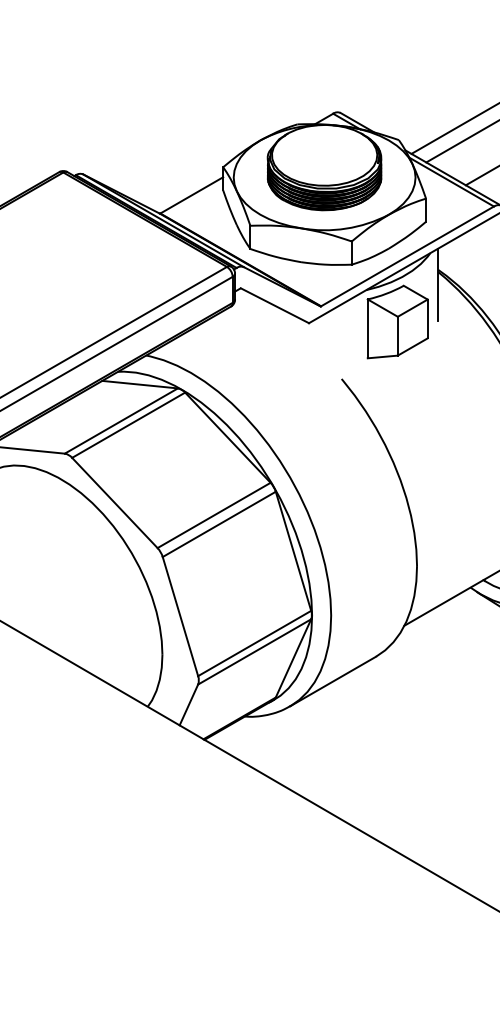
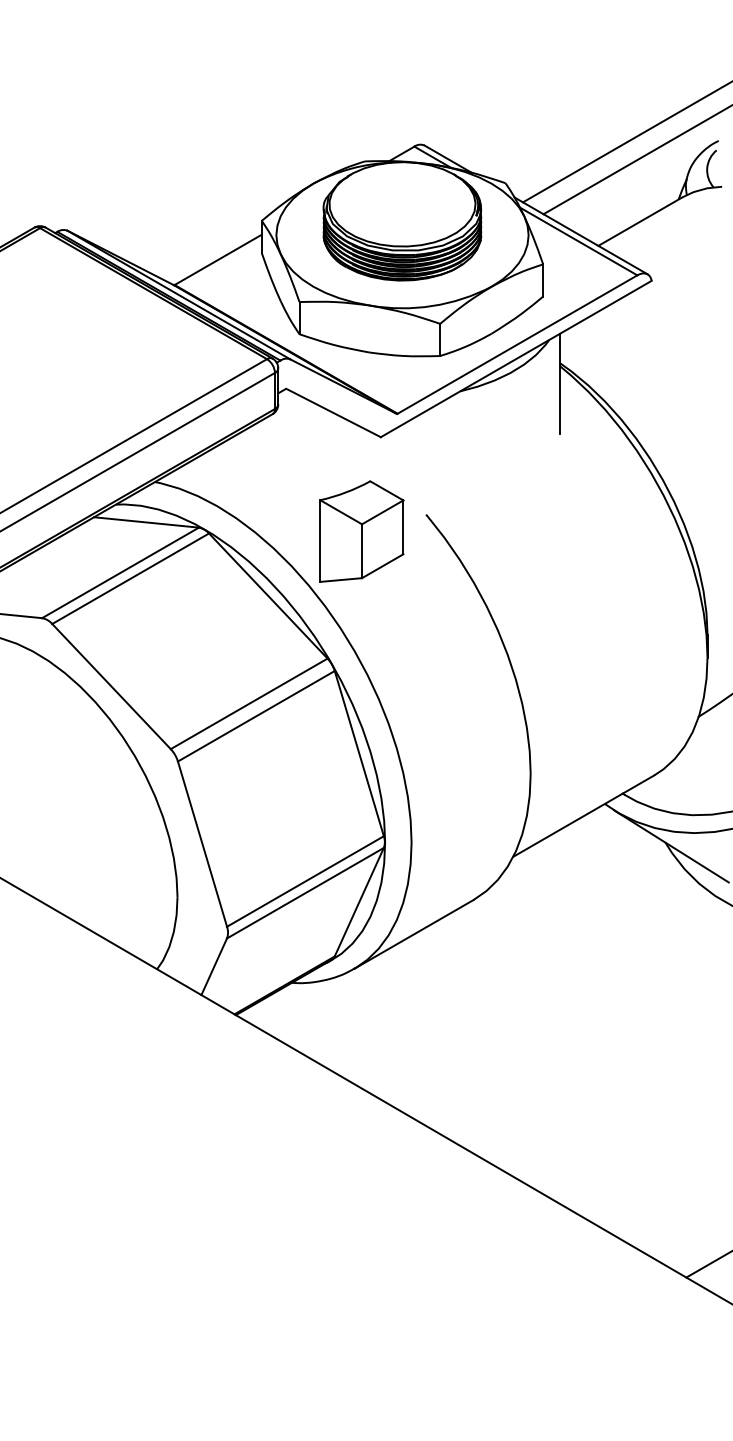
part: (397, 321) -> (361, 531), moved

